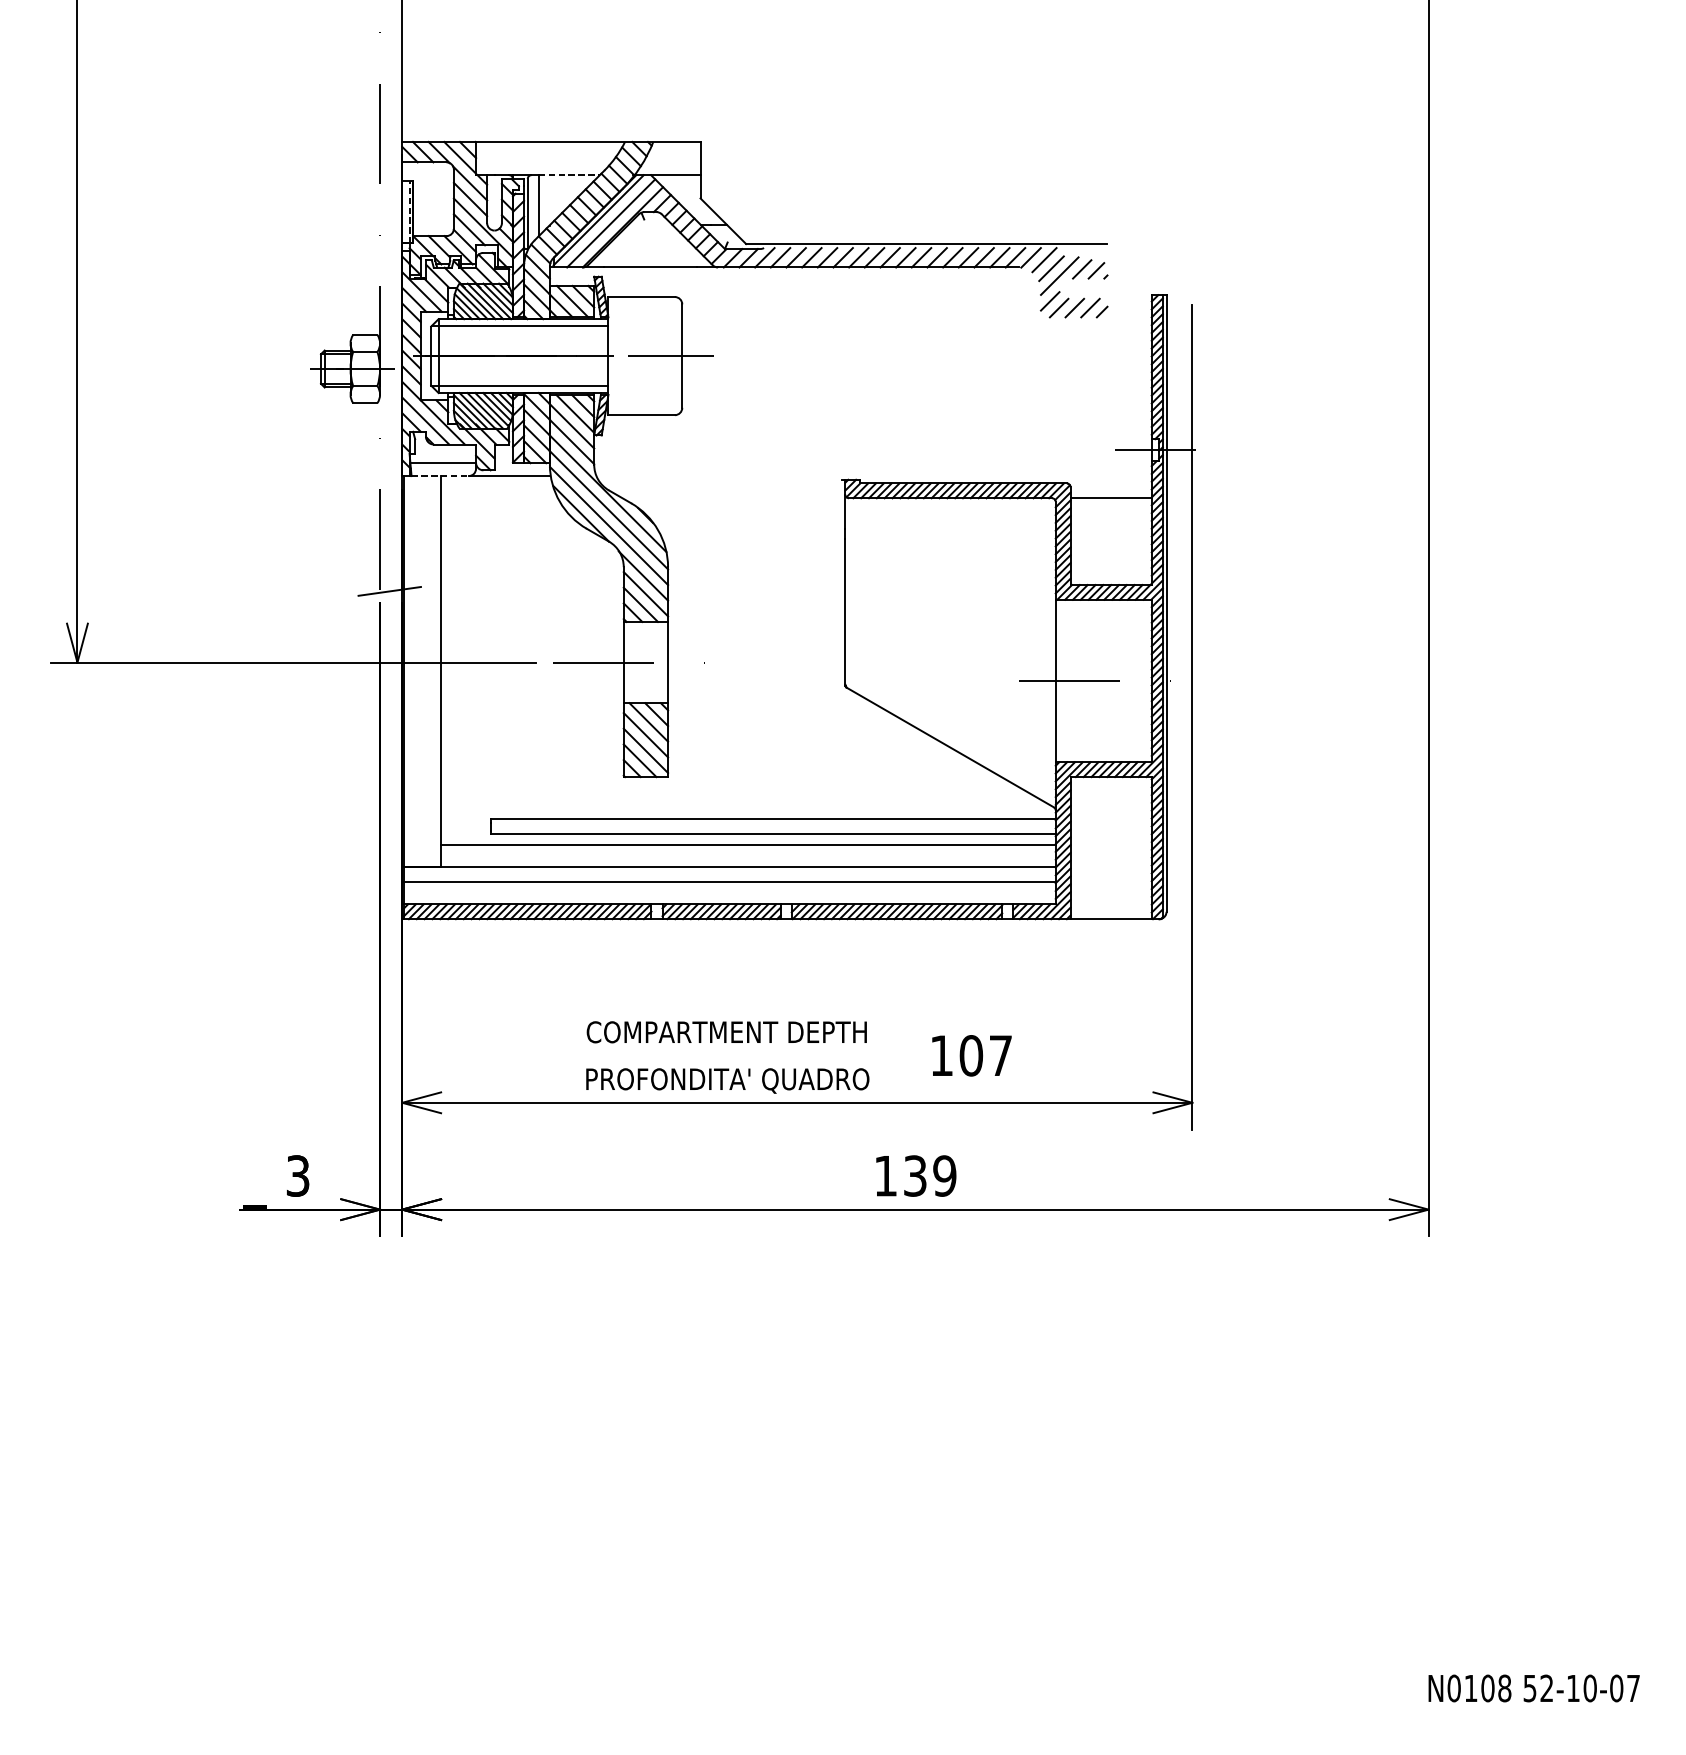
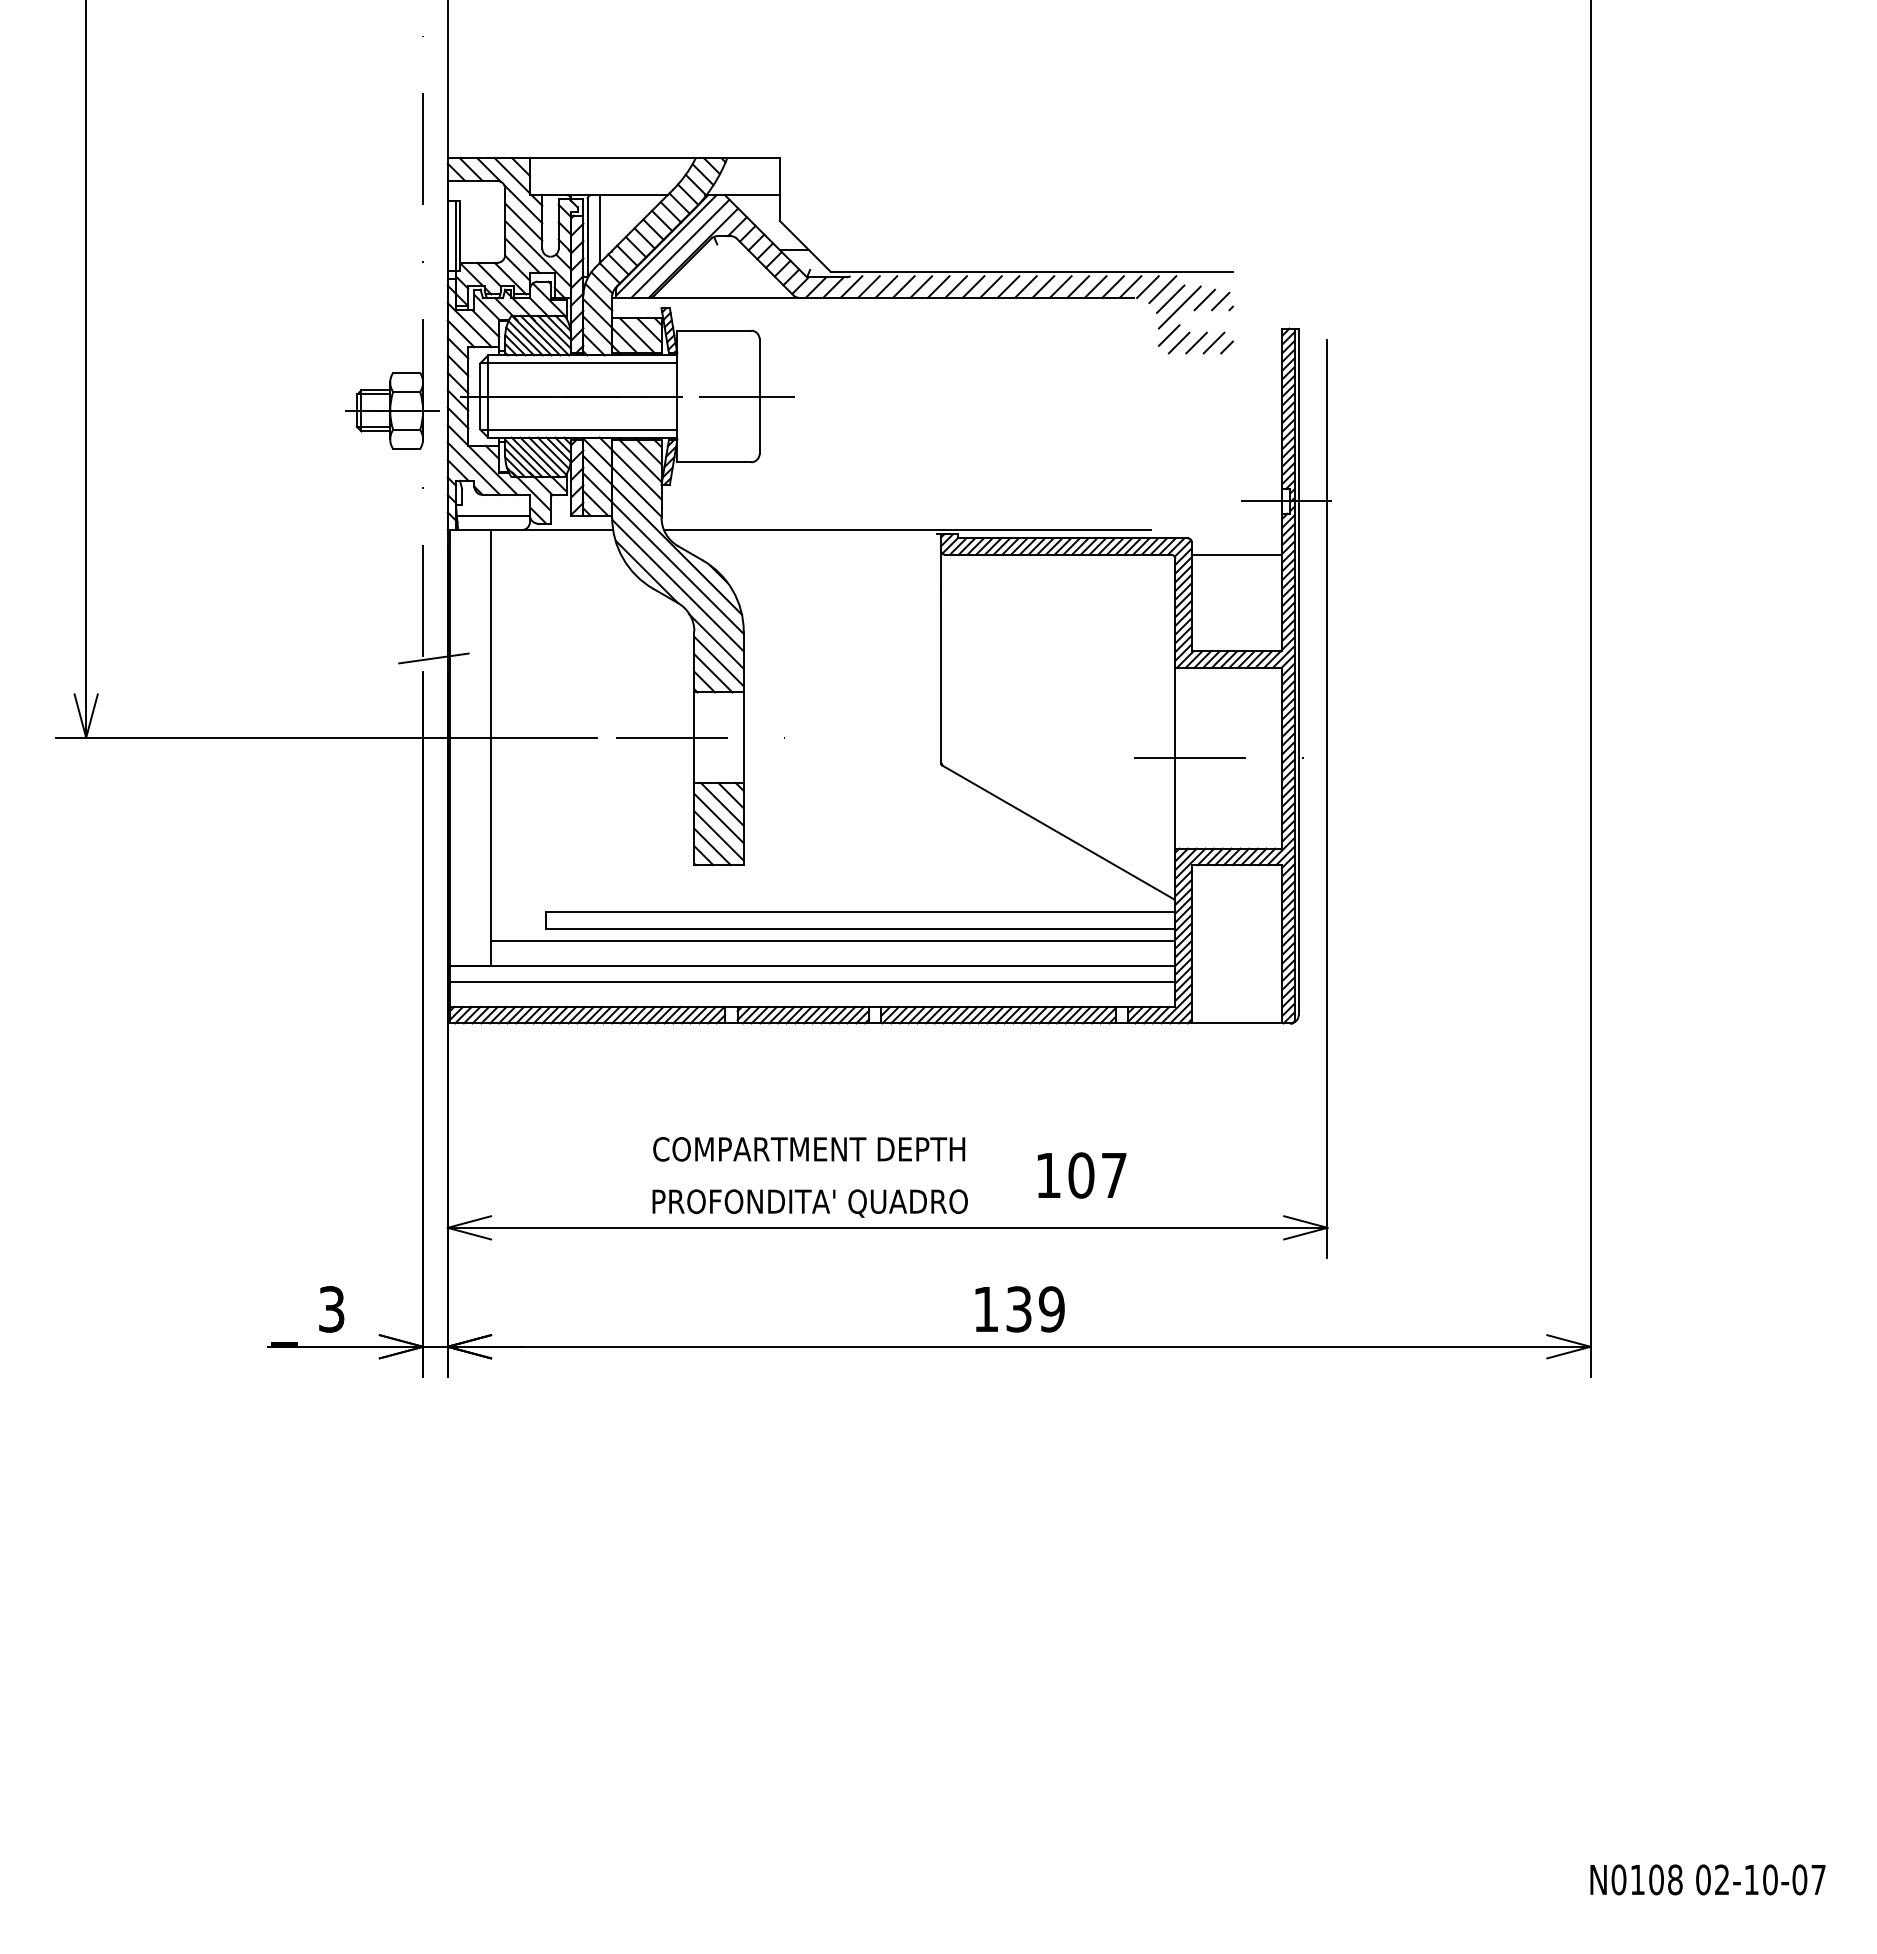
line: (569, 175) -> (633, 195), dashed -> solid
line: (409, 212) -> (455, 236), dashed -> solid
line: (439, 476) -> (489, 530), dashed -> solid
line: (815, 476) -> (907, 530), added
text: (1530, 1688) -> (1703, 1879), 52-10-07 -> 02-10-07

